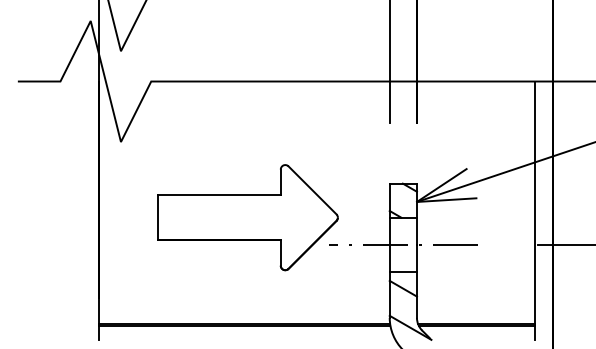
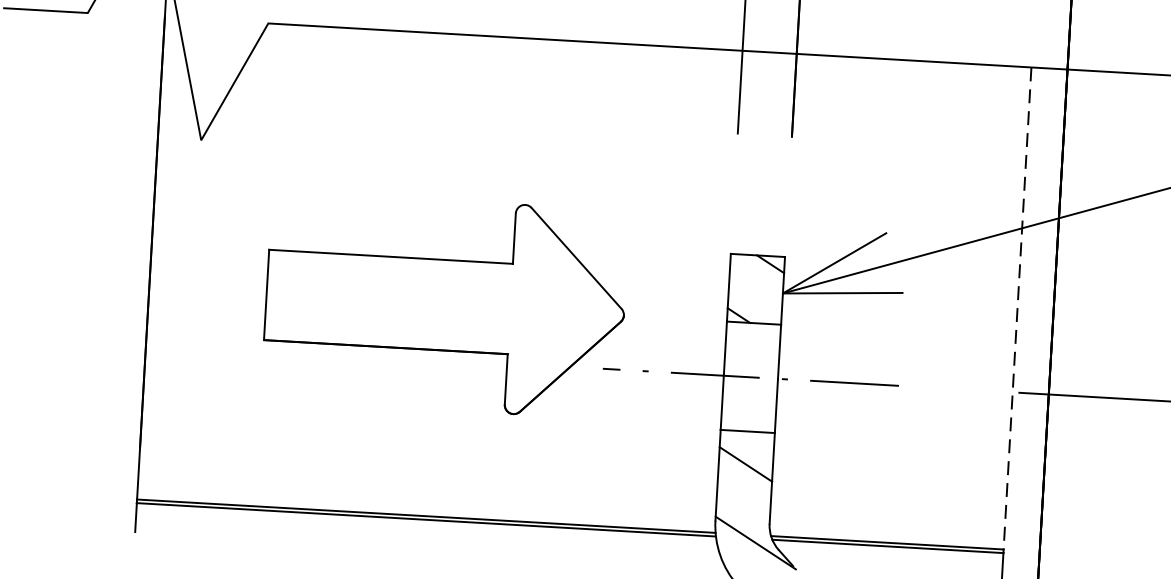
line: (534, 203) -> (1016, 309), solid -> dashed

